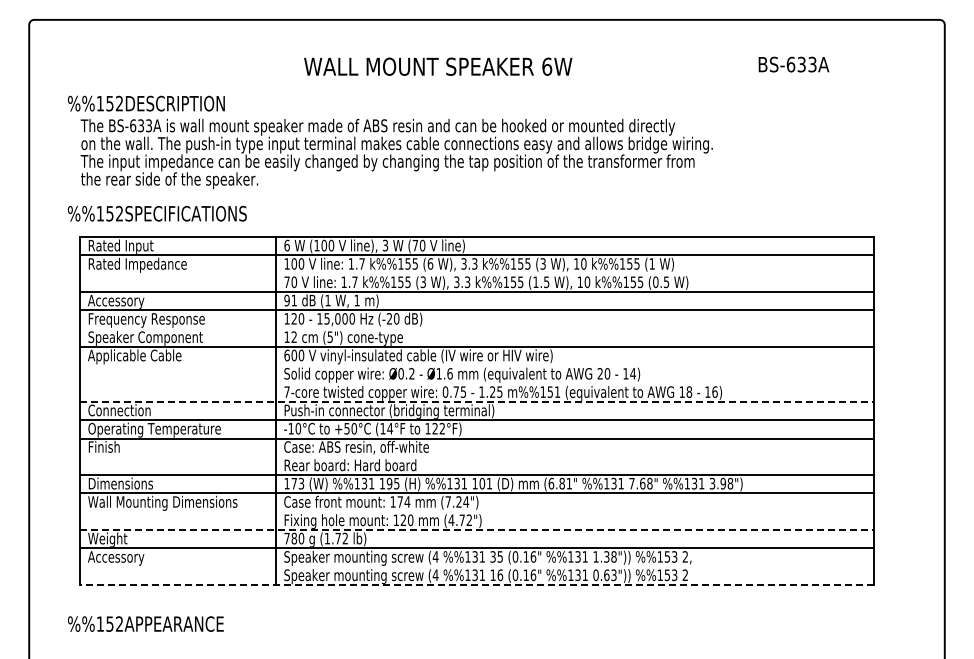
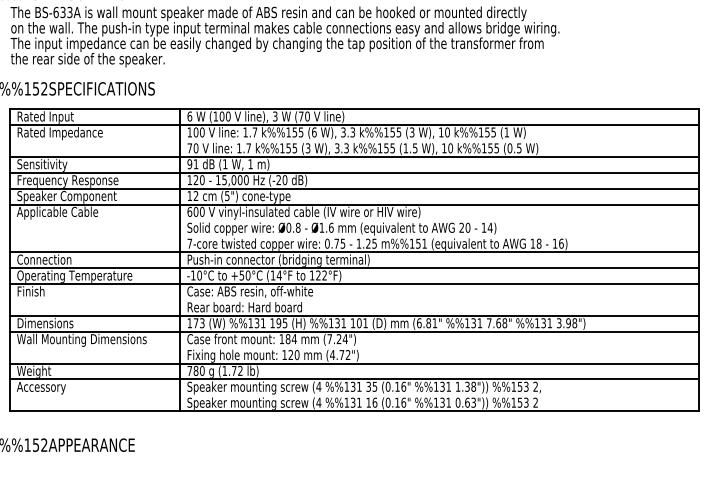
text: (116, 301) -> (41, 165), Accessory -> Sensitivity
line: (476, 328) -> (354, 188), added
text: (411, 373) -> (297, 227), Ø0.2 -> Ø0.8
line: (476, 401) -> (354, 251), dashed -> solid
text: (400, 501) -> (288, 338), 174 -> 184
line: (476, 530) -> (354, 363), dashed -> solid
line: (476, 585) -> (354, 411), dashed -> solid

